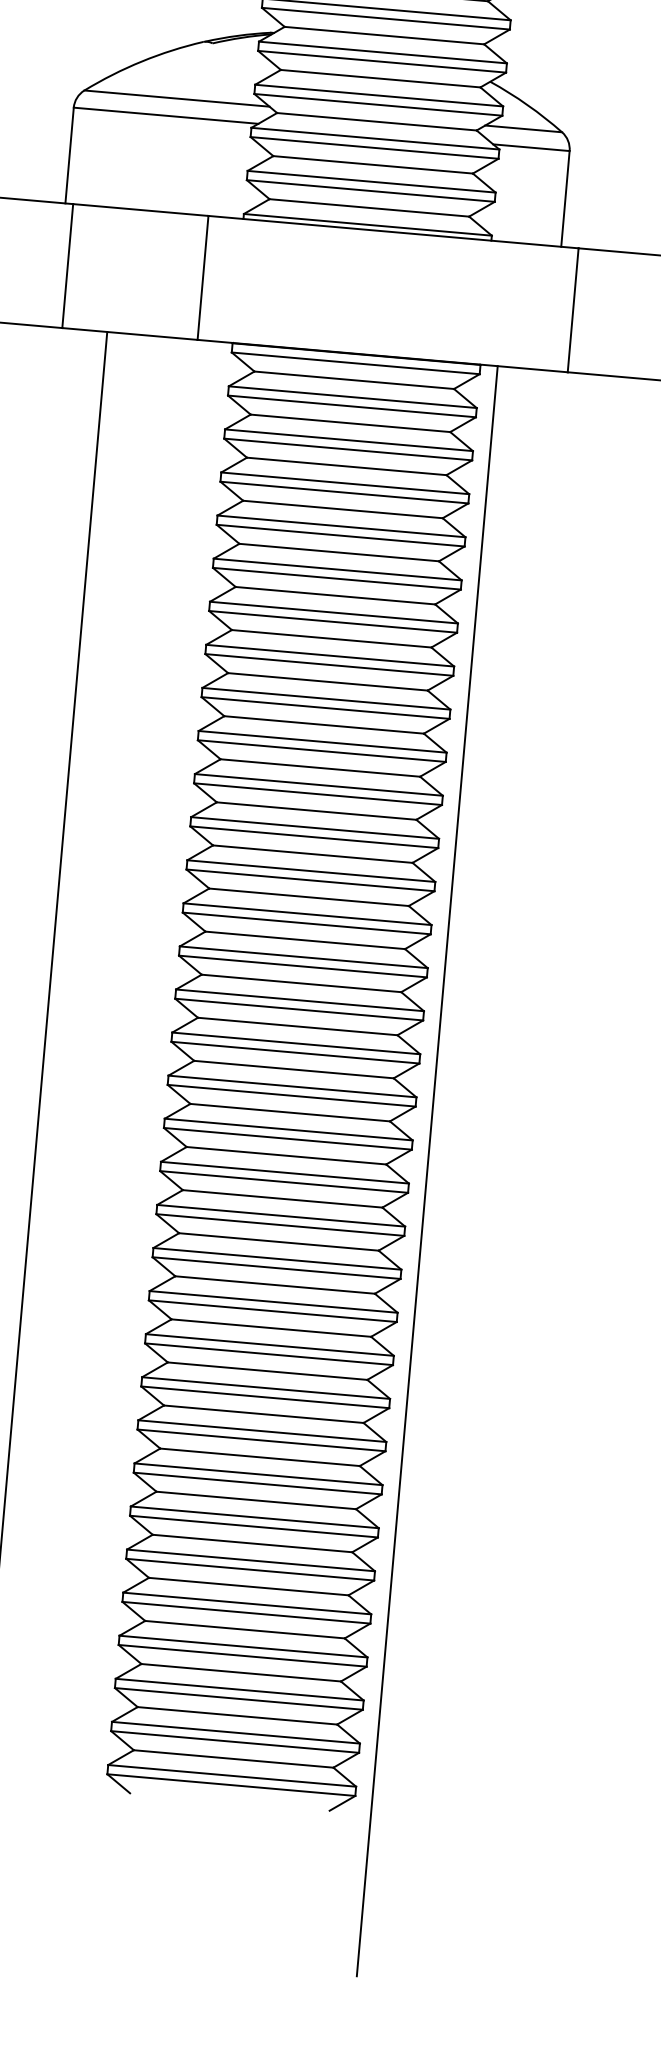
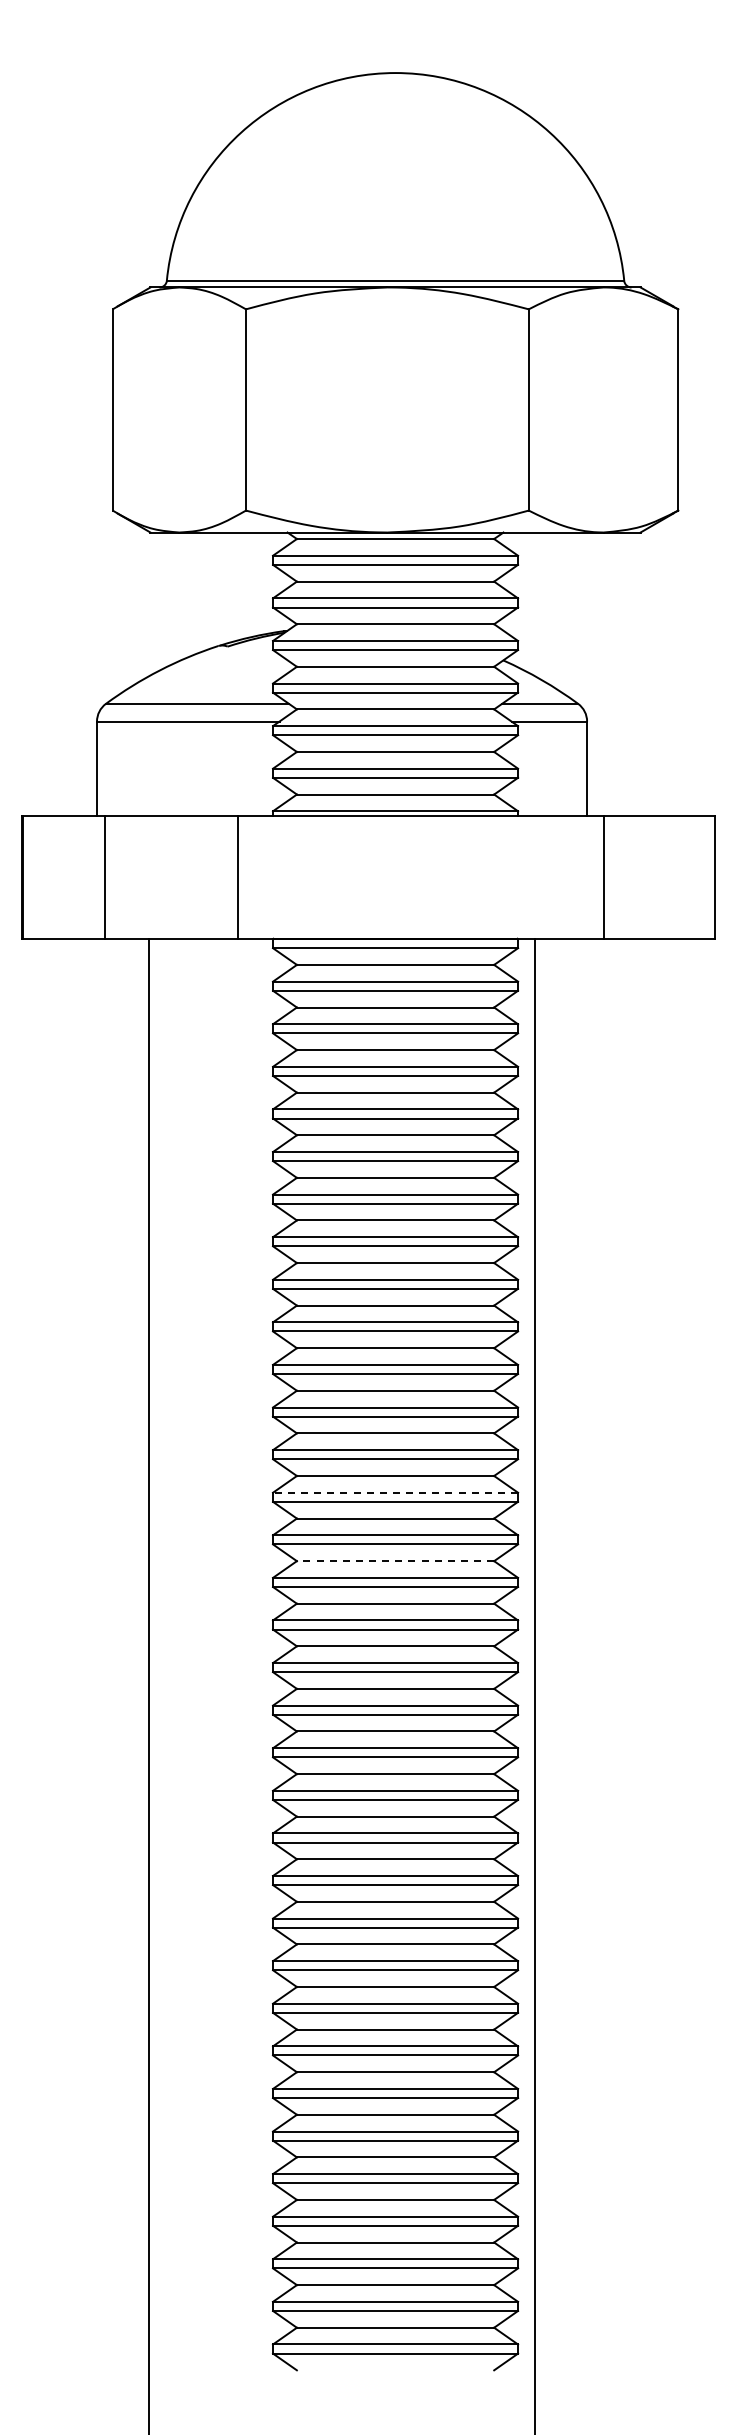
line: (307, 913) -> (395, 1492), solid -> dashed
line: (301, 983) -> (395, 1561), solid -> dashed

